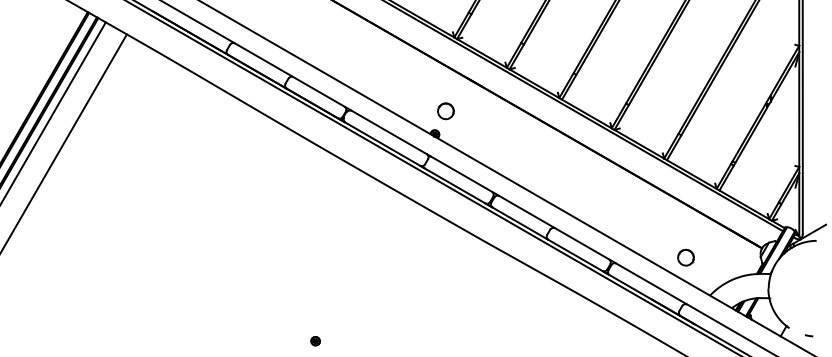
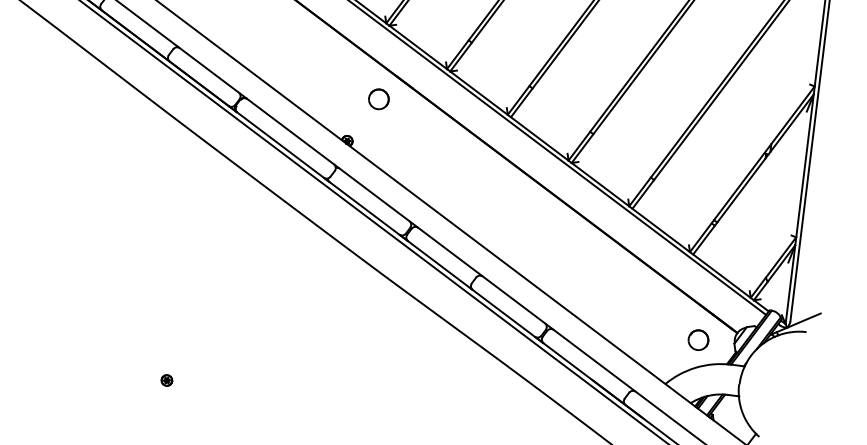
part: (445, 111) -> (378, 99), moved
part: (685, 257) -> (697, 339), moved

